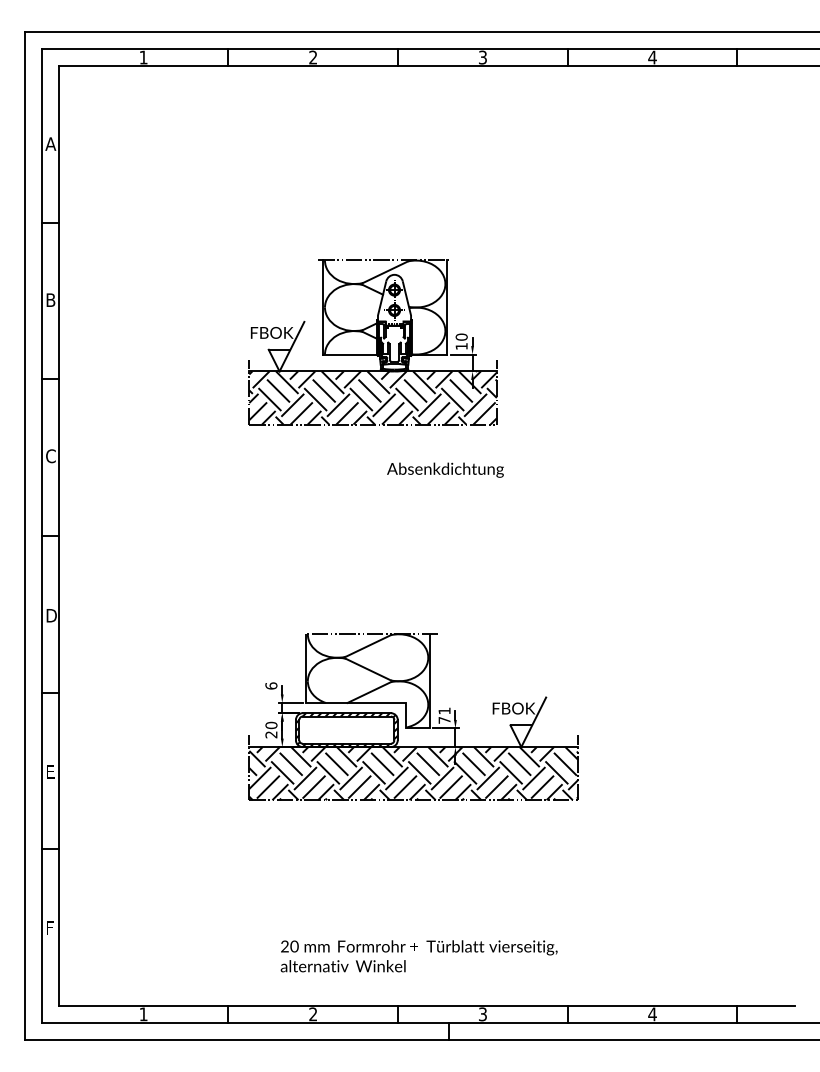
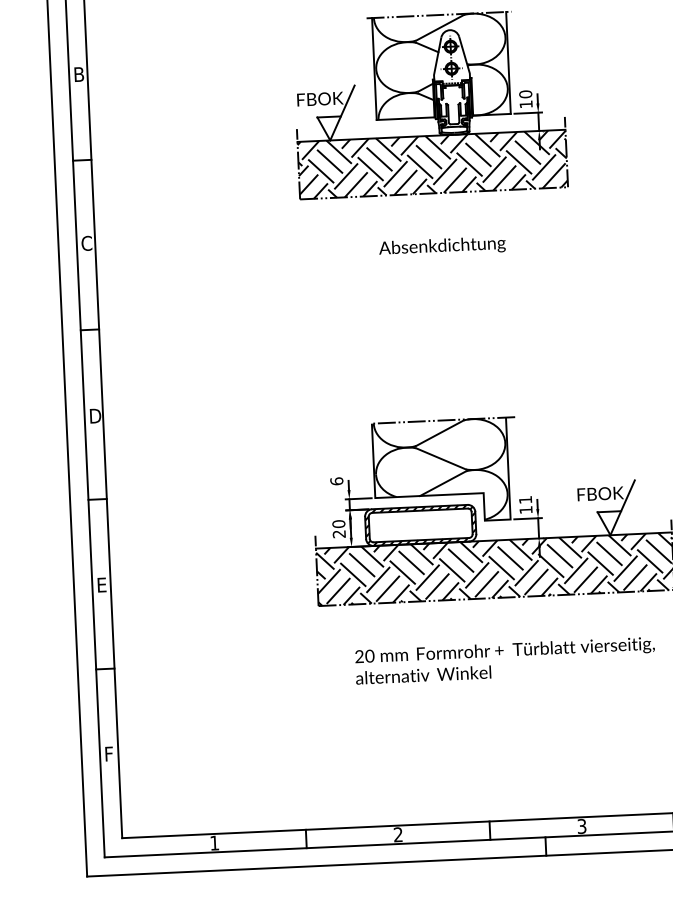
text: (445, 469) -> (442, 246), moved
text: (444, 720) -> (525, 510), 71 -> 11
text: (418, 956) -> (504, 660), moved

